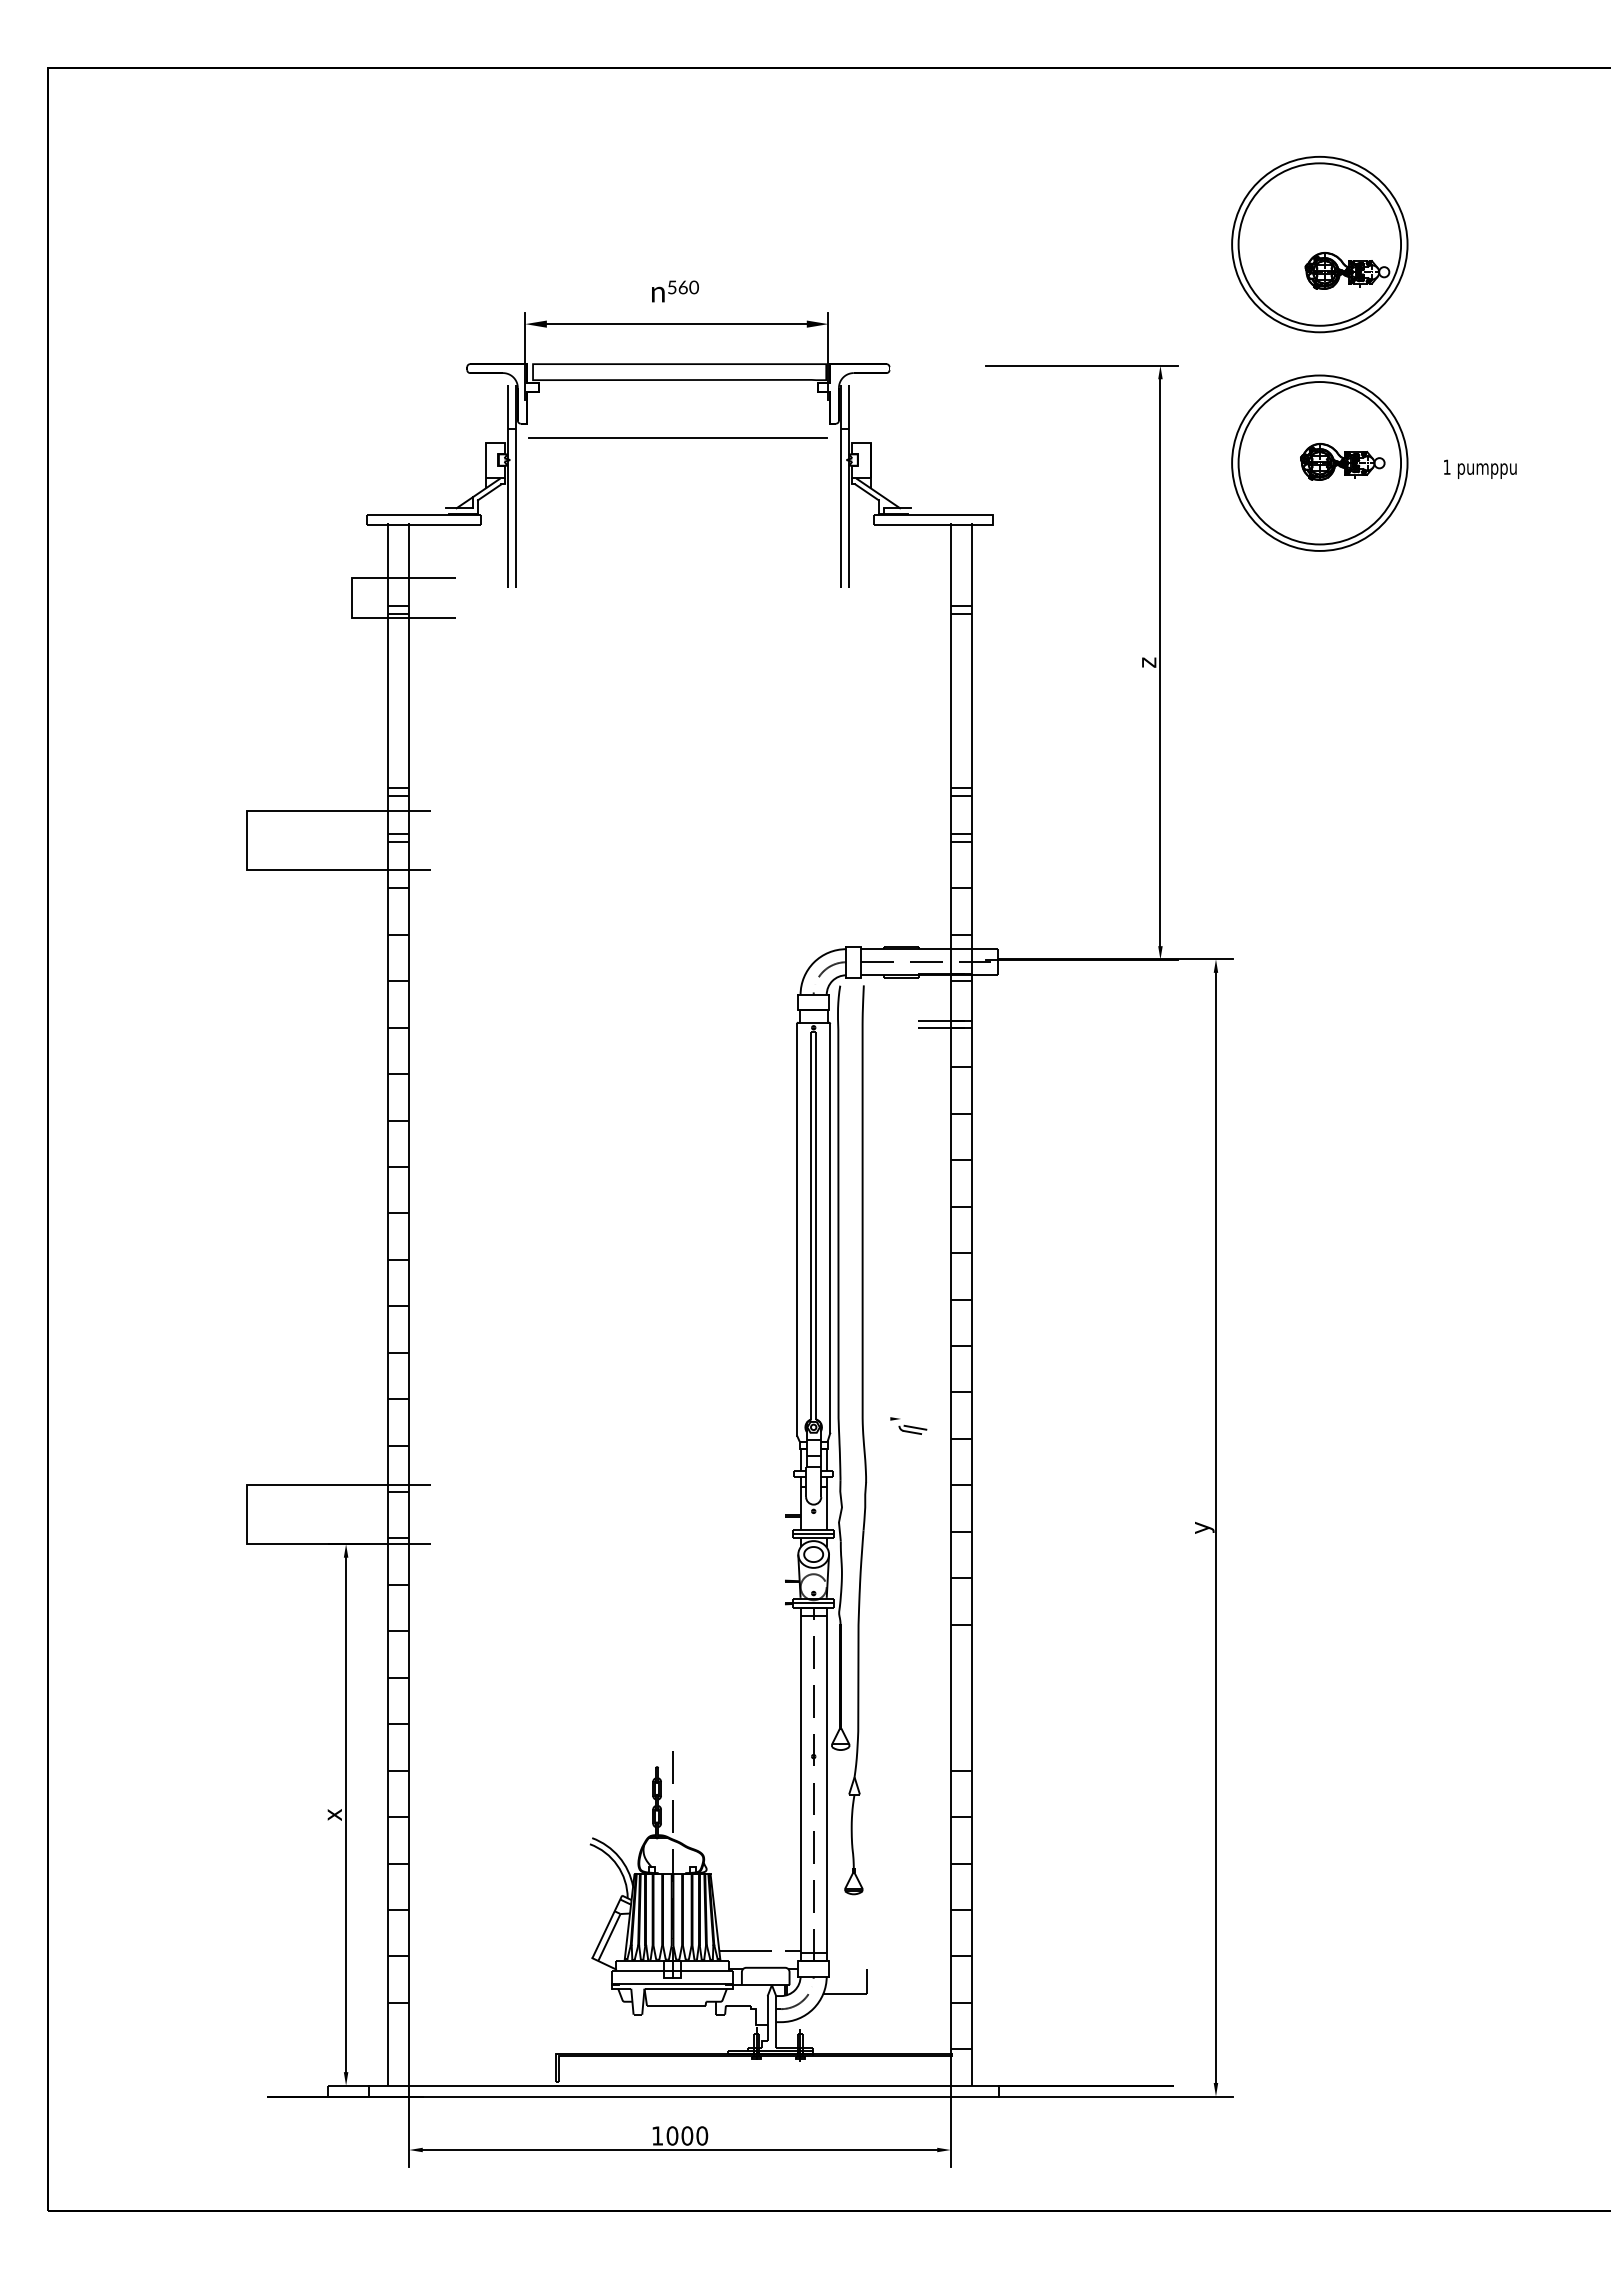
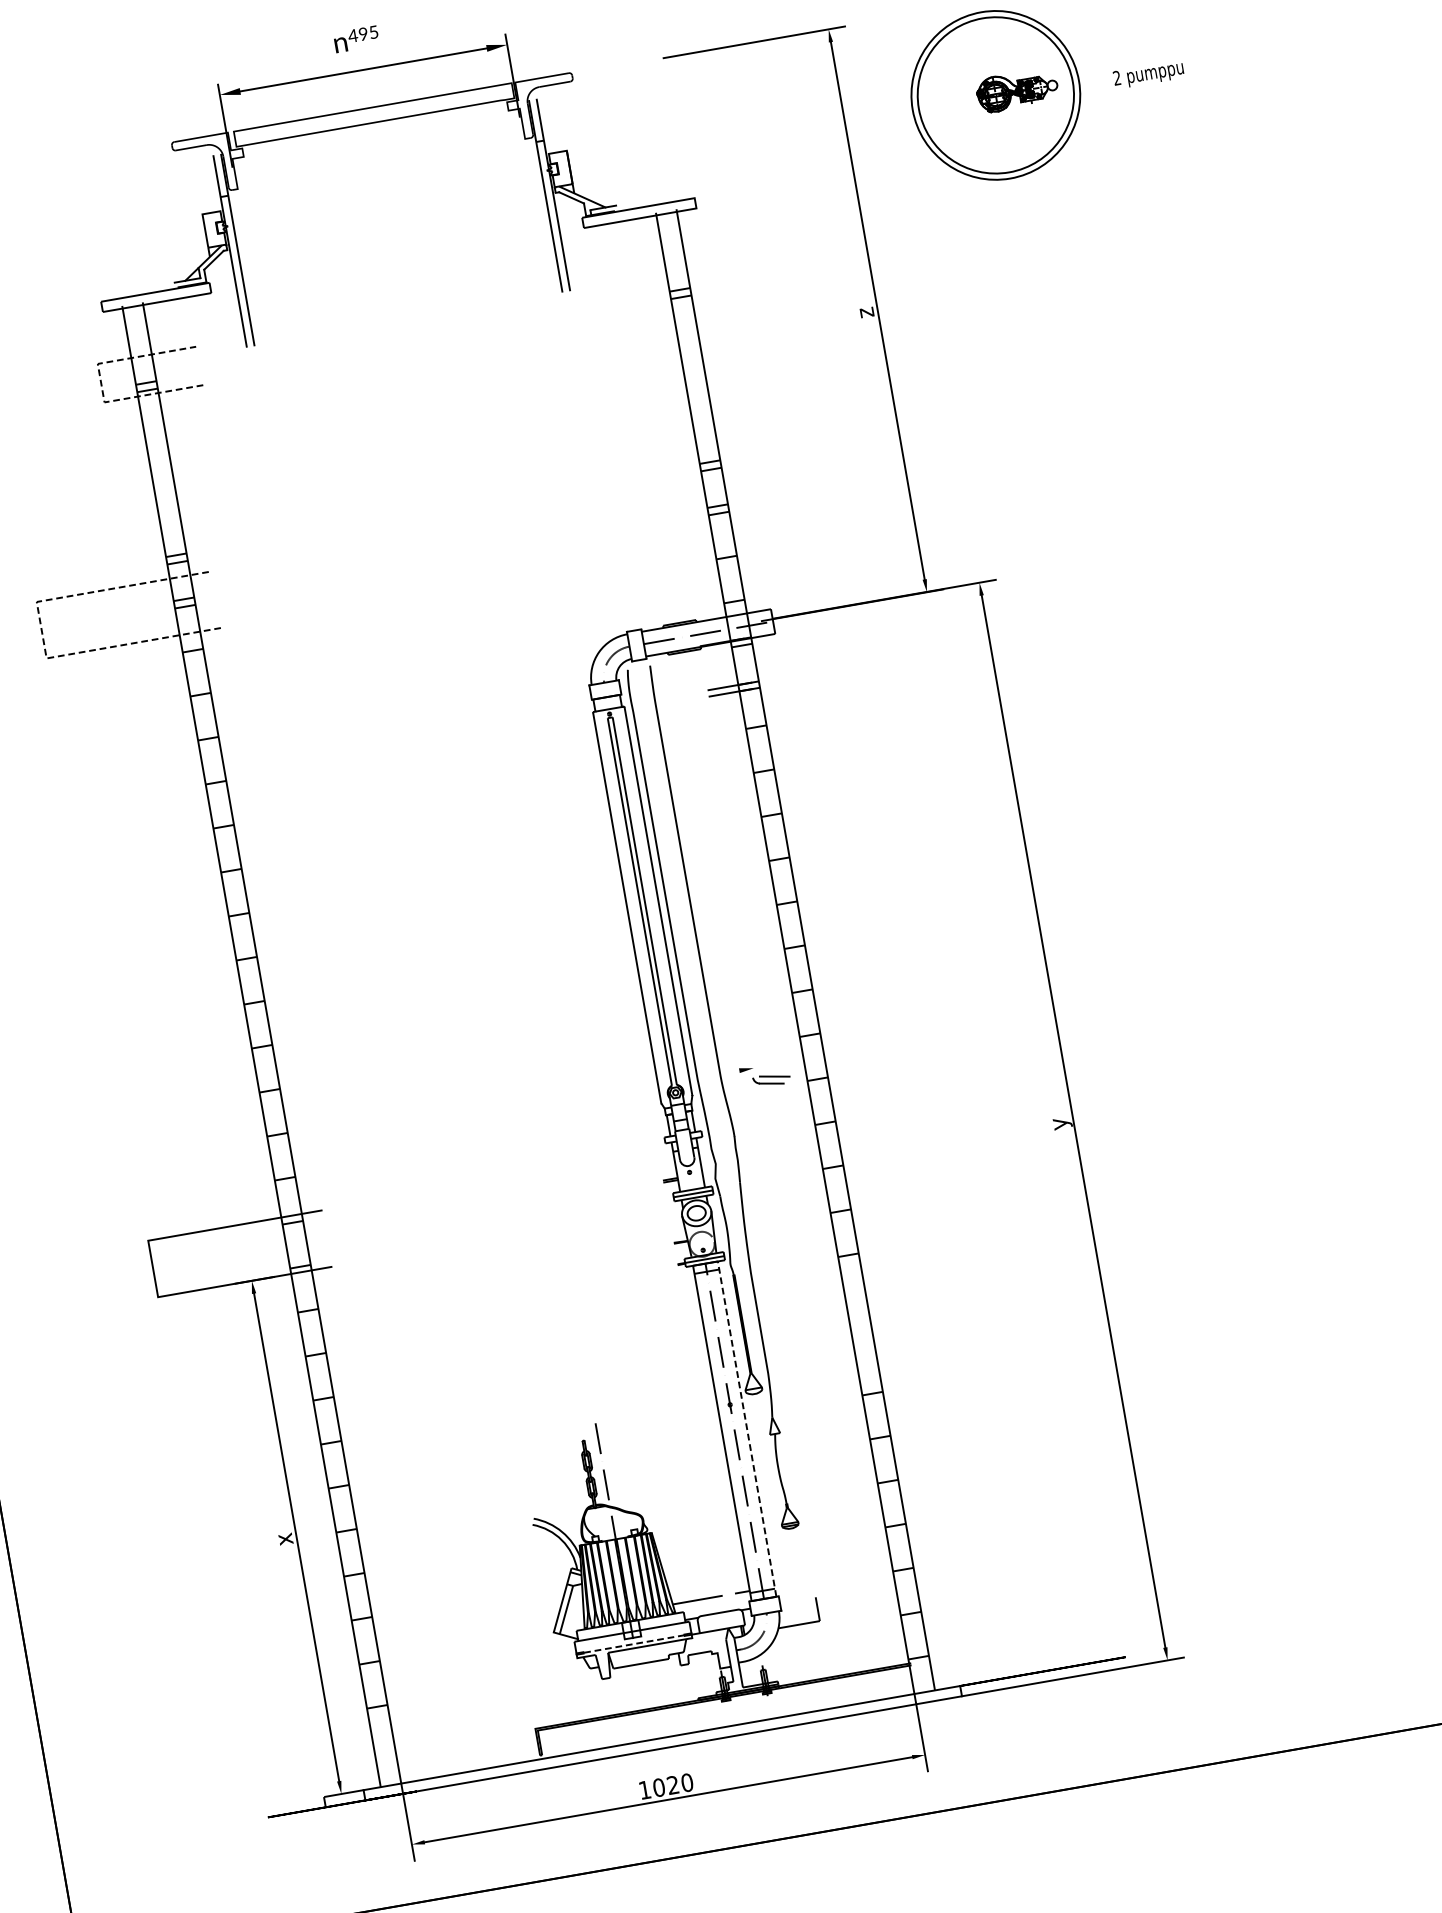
text: (682, 287) -> (362, 34), 560 -> 495
line: (678, 438) -> (384, 178), removed
text: (1446, 466) -> (1116, 77), 1 -> 2
line: (352, 598) -> (101, 383), solid -> dashed
line: (247, 840) -> (42, 630), solid -> dashed
part: (908, 1425) -> (765, 1075), size x1.4
line: (826, 1784) -> (746, 1429), solid -> dashed
line: (672, 1984) -> (634, 1644), solid -> dashed
text: (687, 2135) -> (673, 1784), 1000 -> 1020

